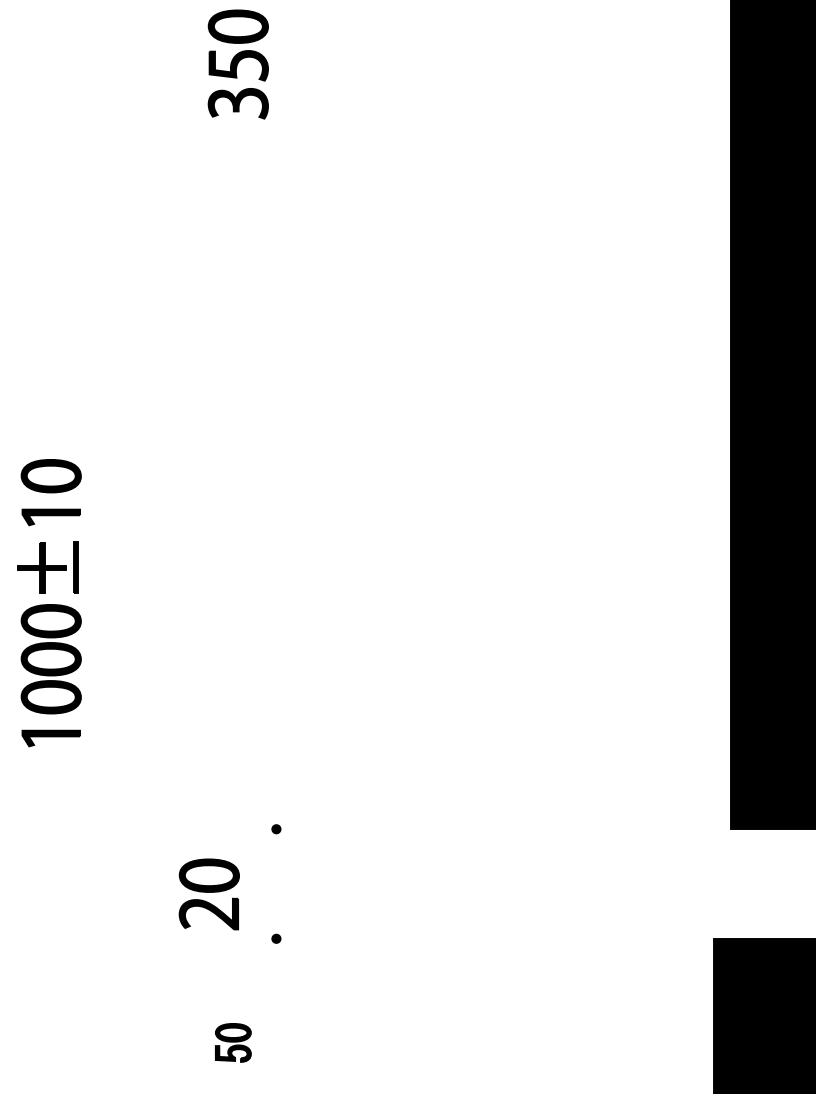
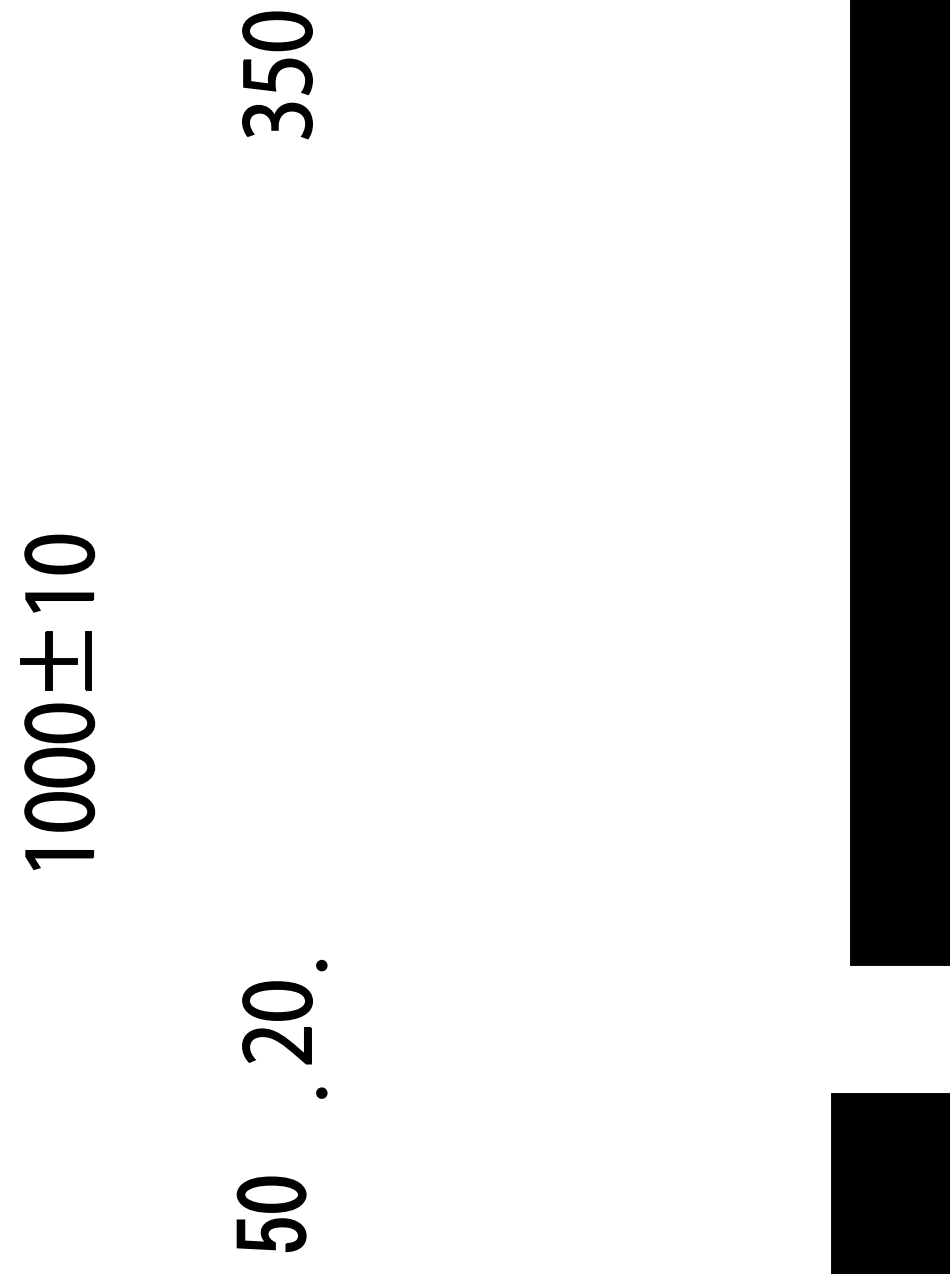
part: (208, 894) -> (276, 1022), moved
part: (233, 1042) -> (271, 1213), size x1.67

